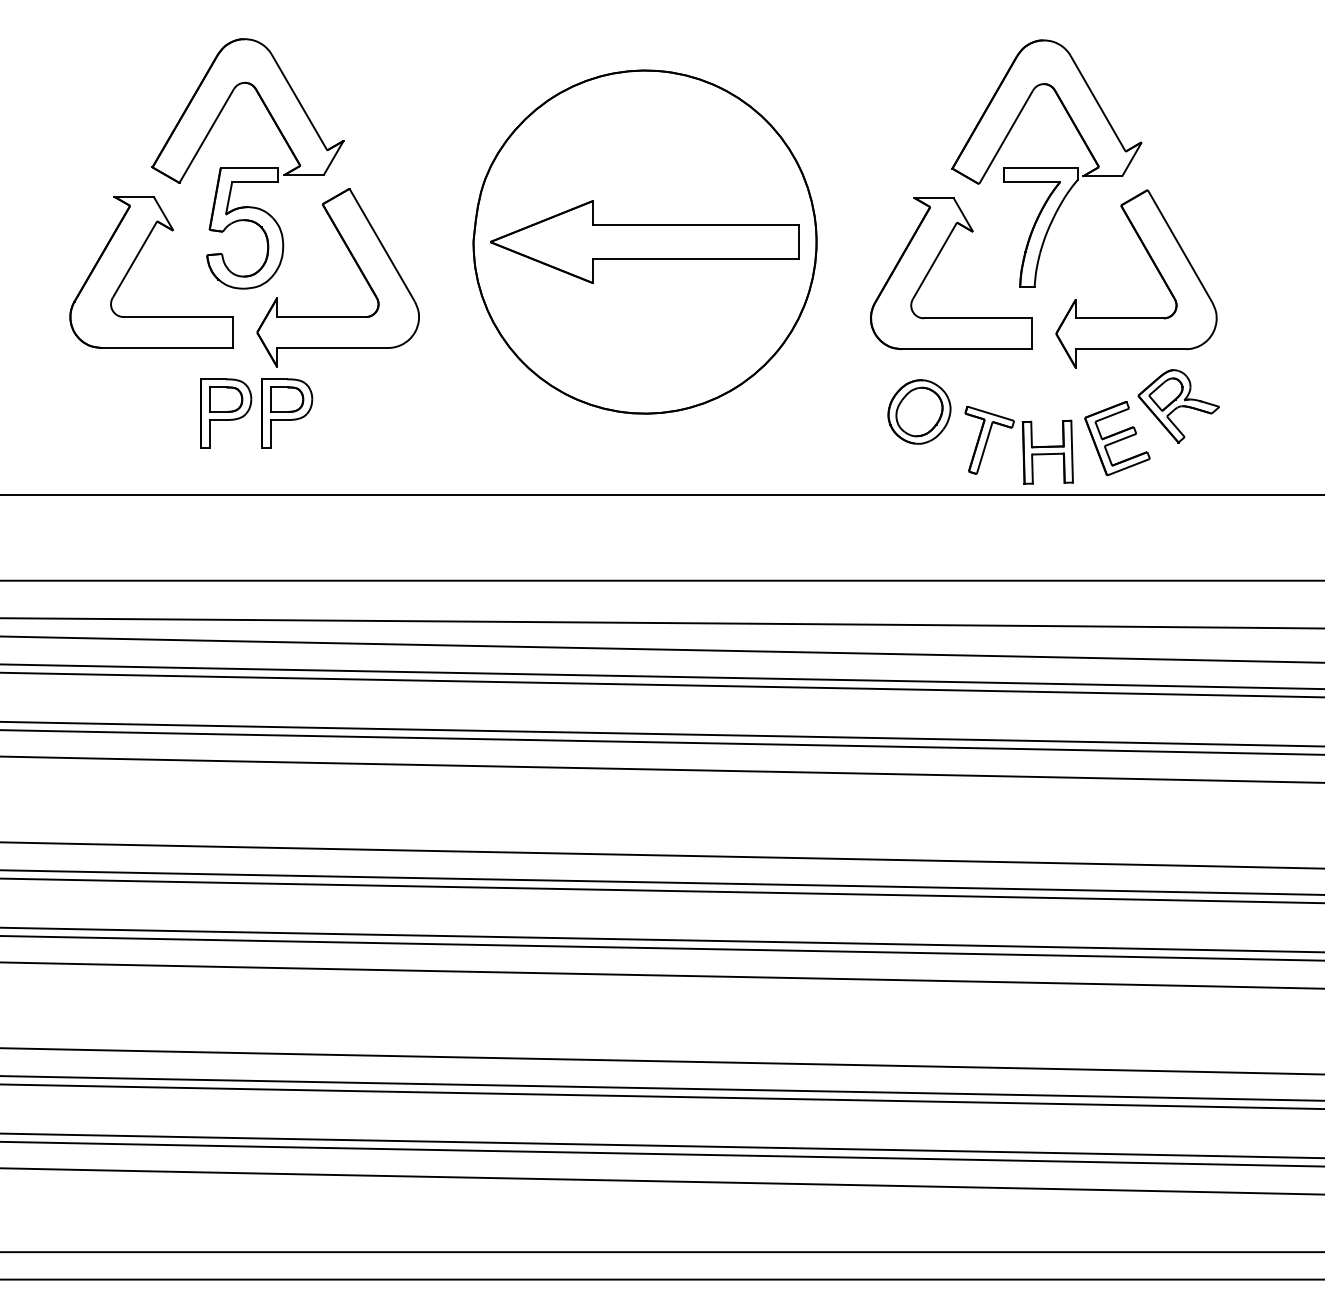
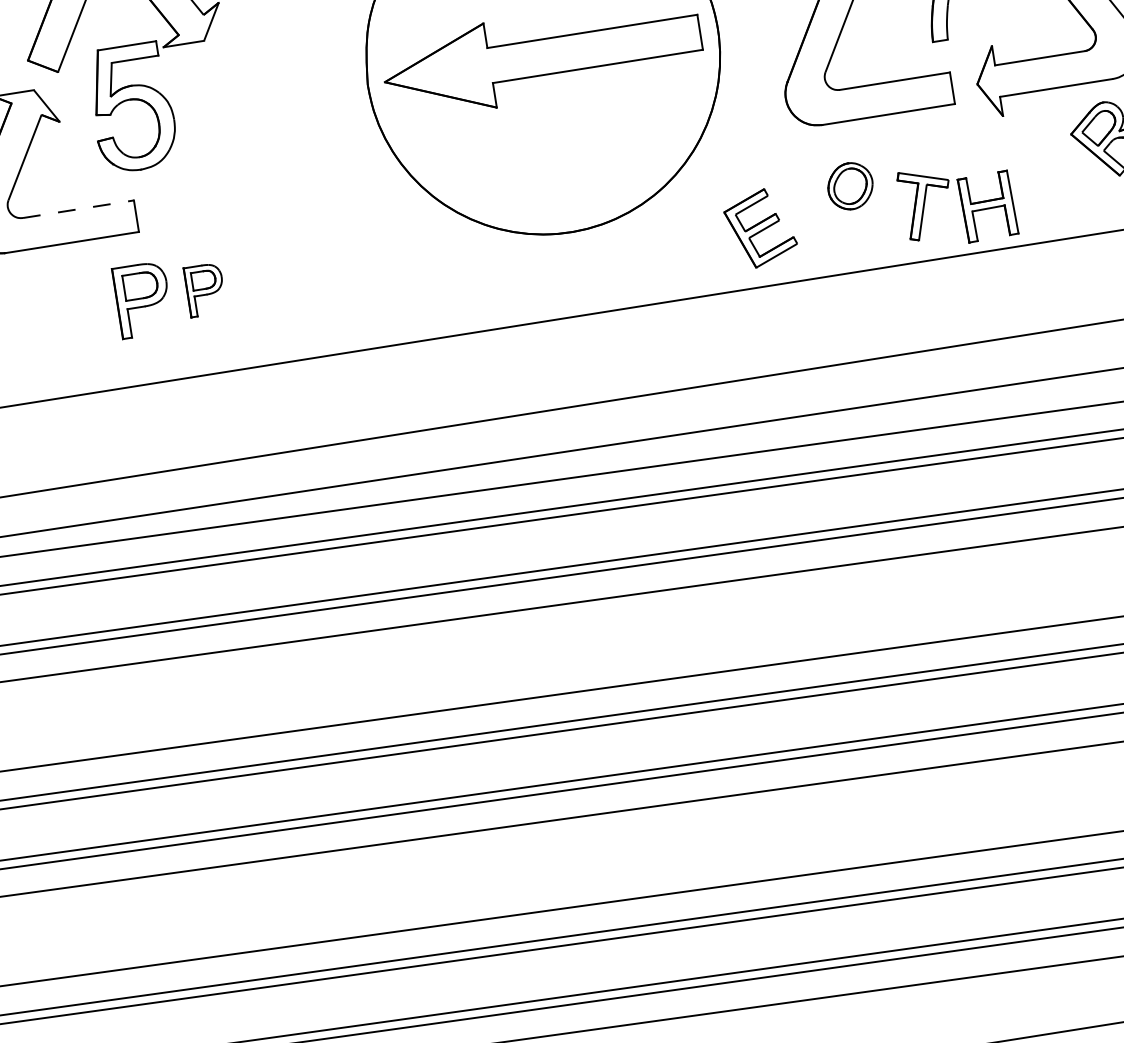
part: (356, 265) -> (252, 127), removed
line: (178, 317) -> (78, 209), solid -> dashed
part: (919, 411) -> (850, 185), size x0.7
part: (287, 413) -> (205, 289), size x0.7
part: (1117, 438) -> (760, 228), moved

